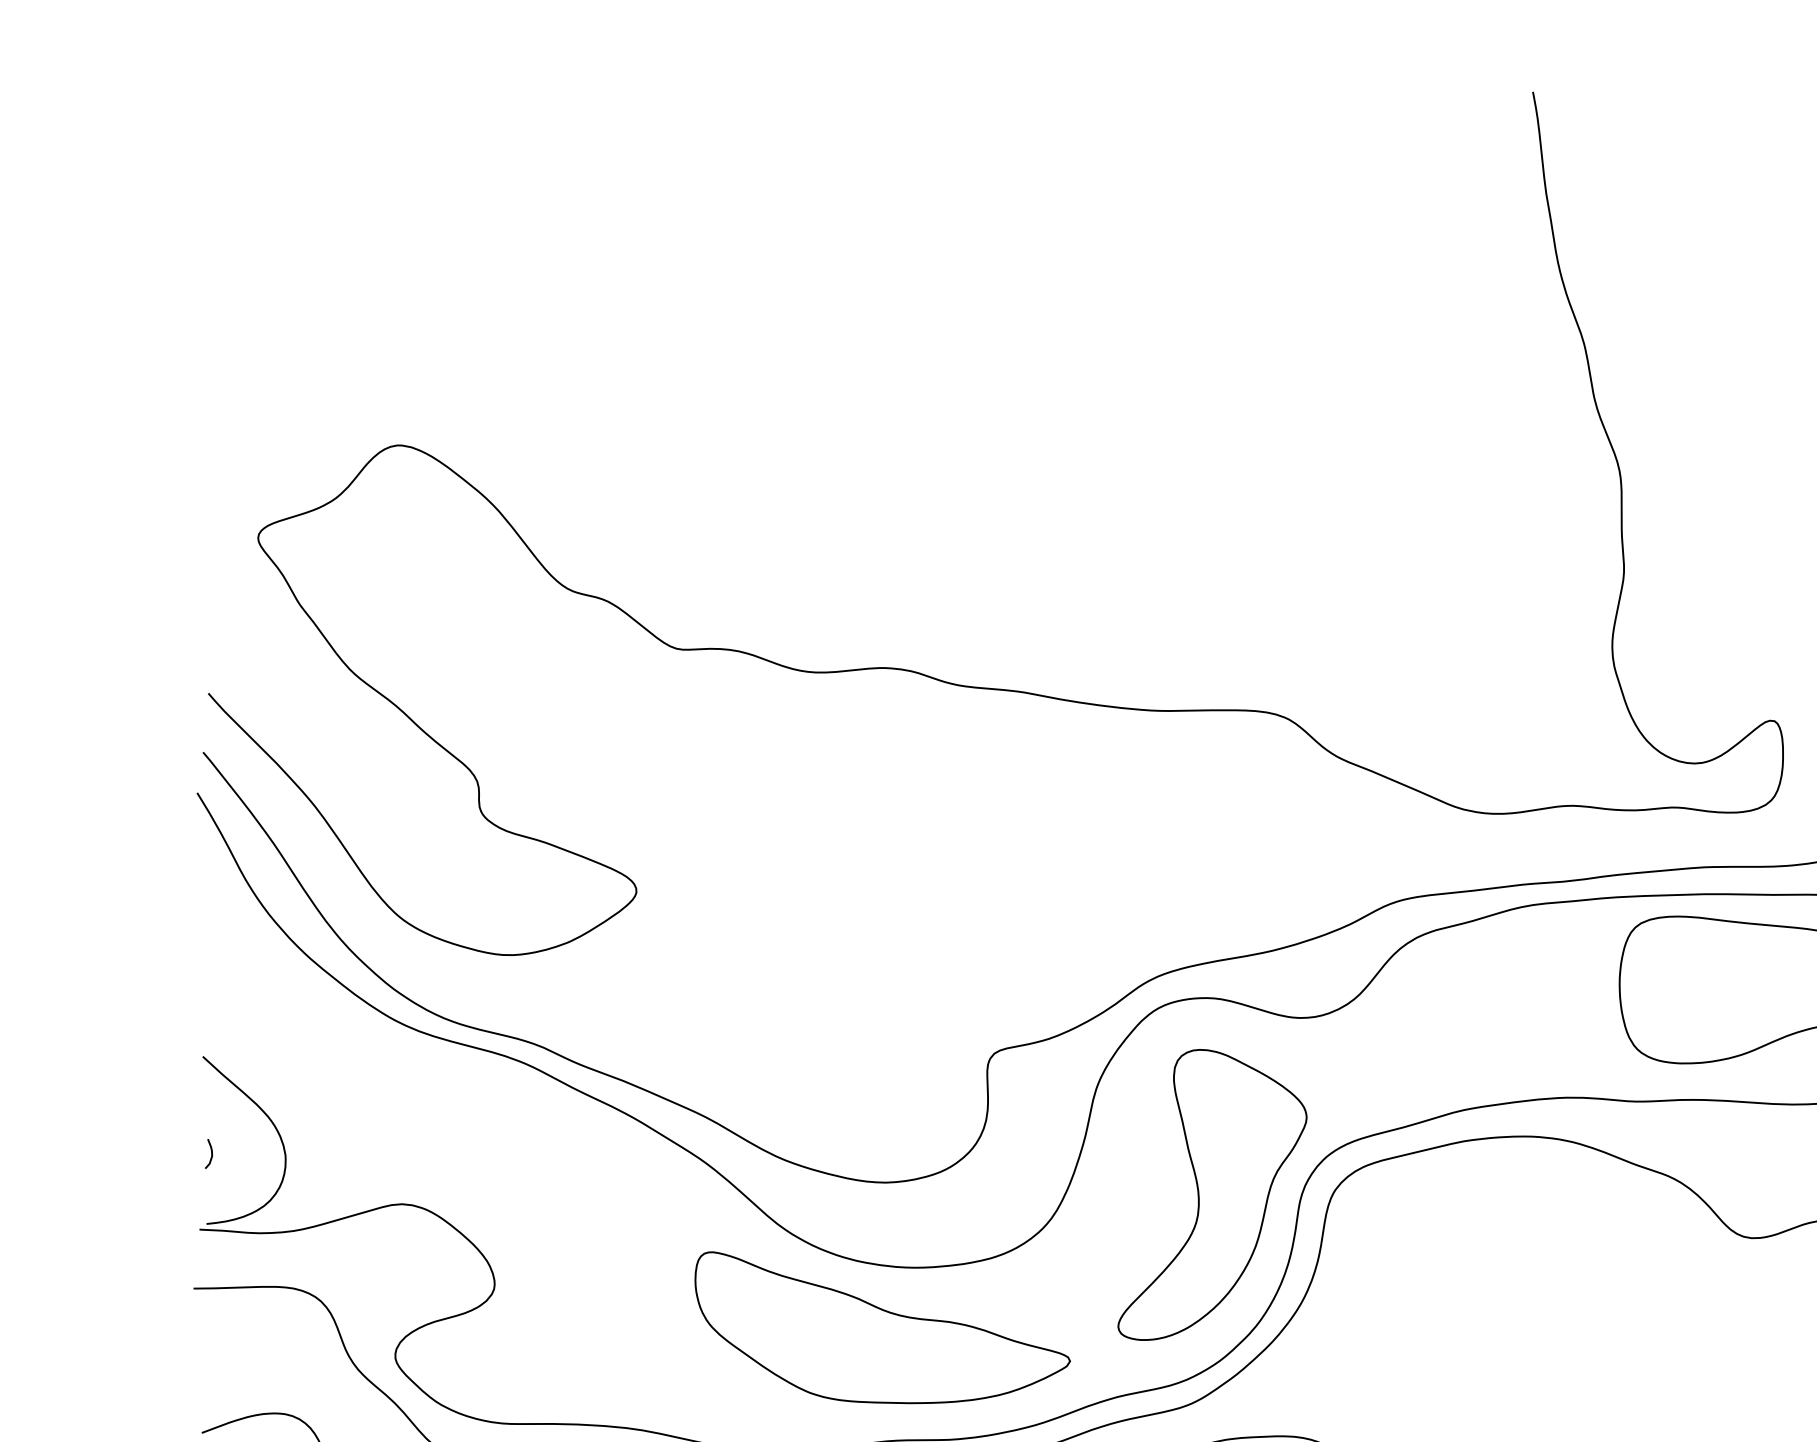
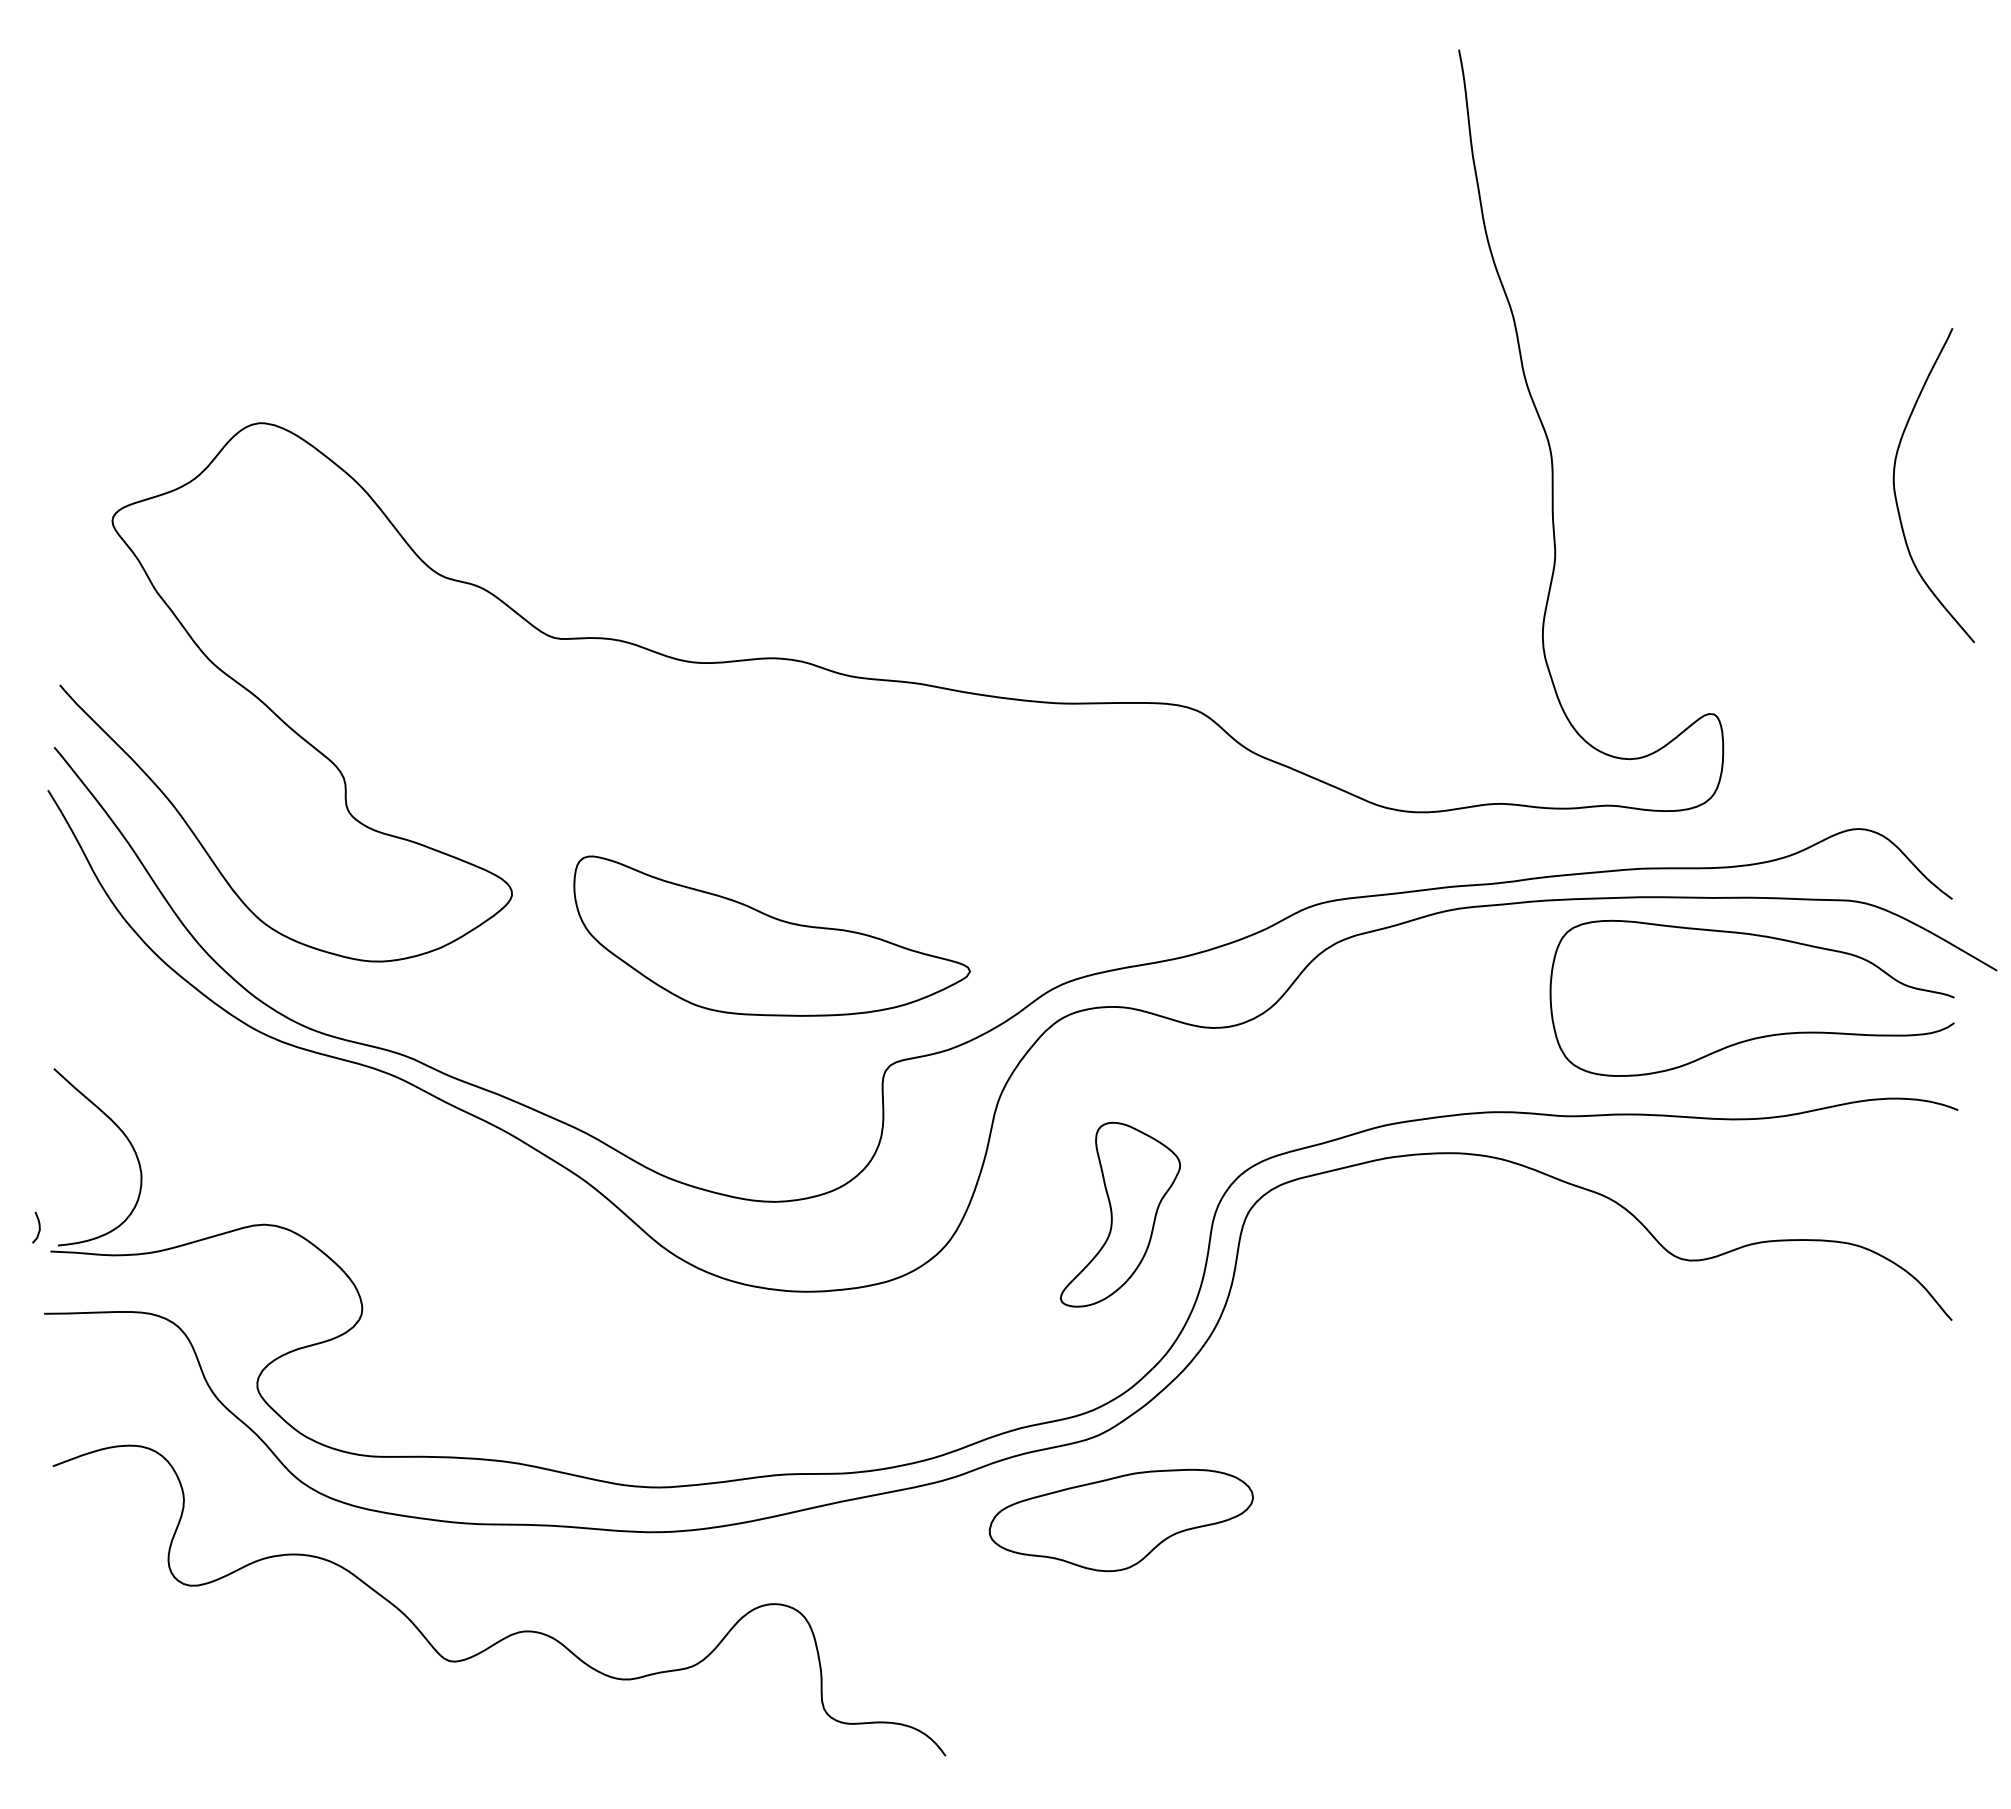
curve: (210, 1153) -> (38, 1227), moved
part: (1212, 1194) -> (1120, 1214), size x0.6
part: (882, 1327) -> (771, 935), moved

